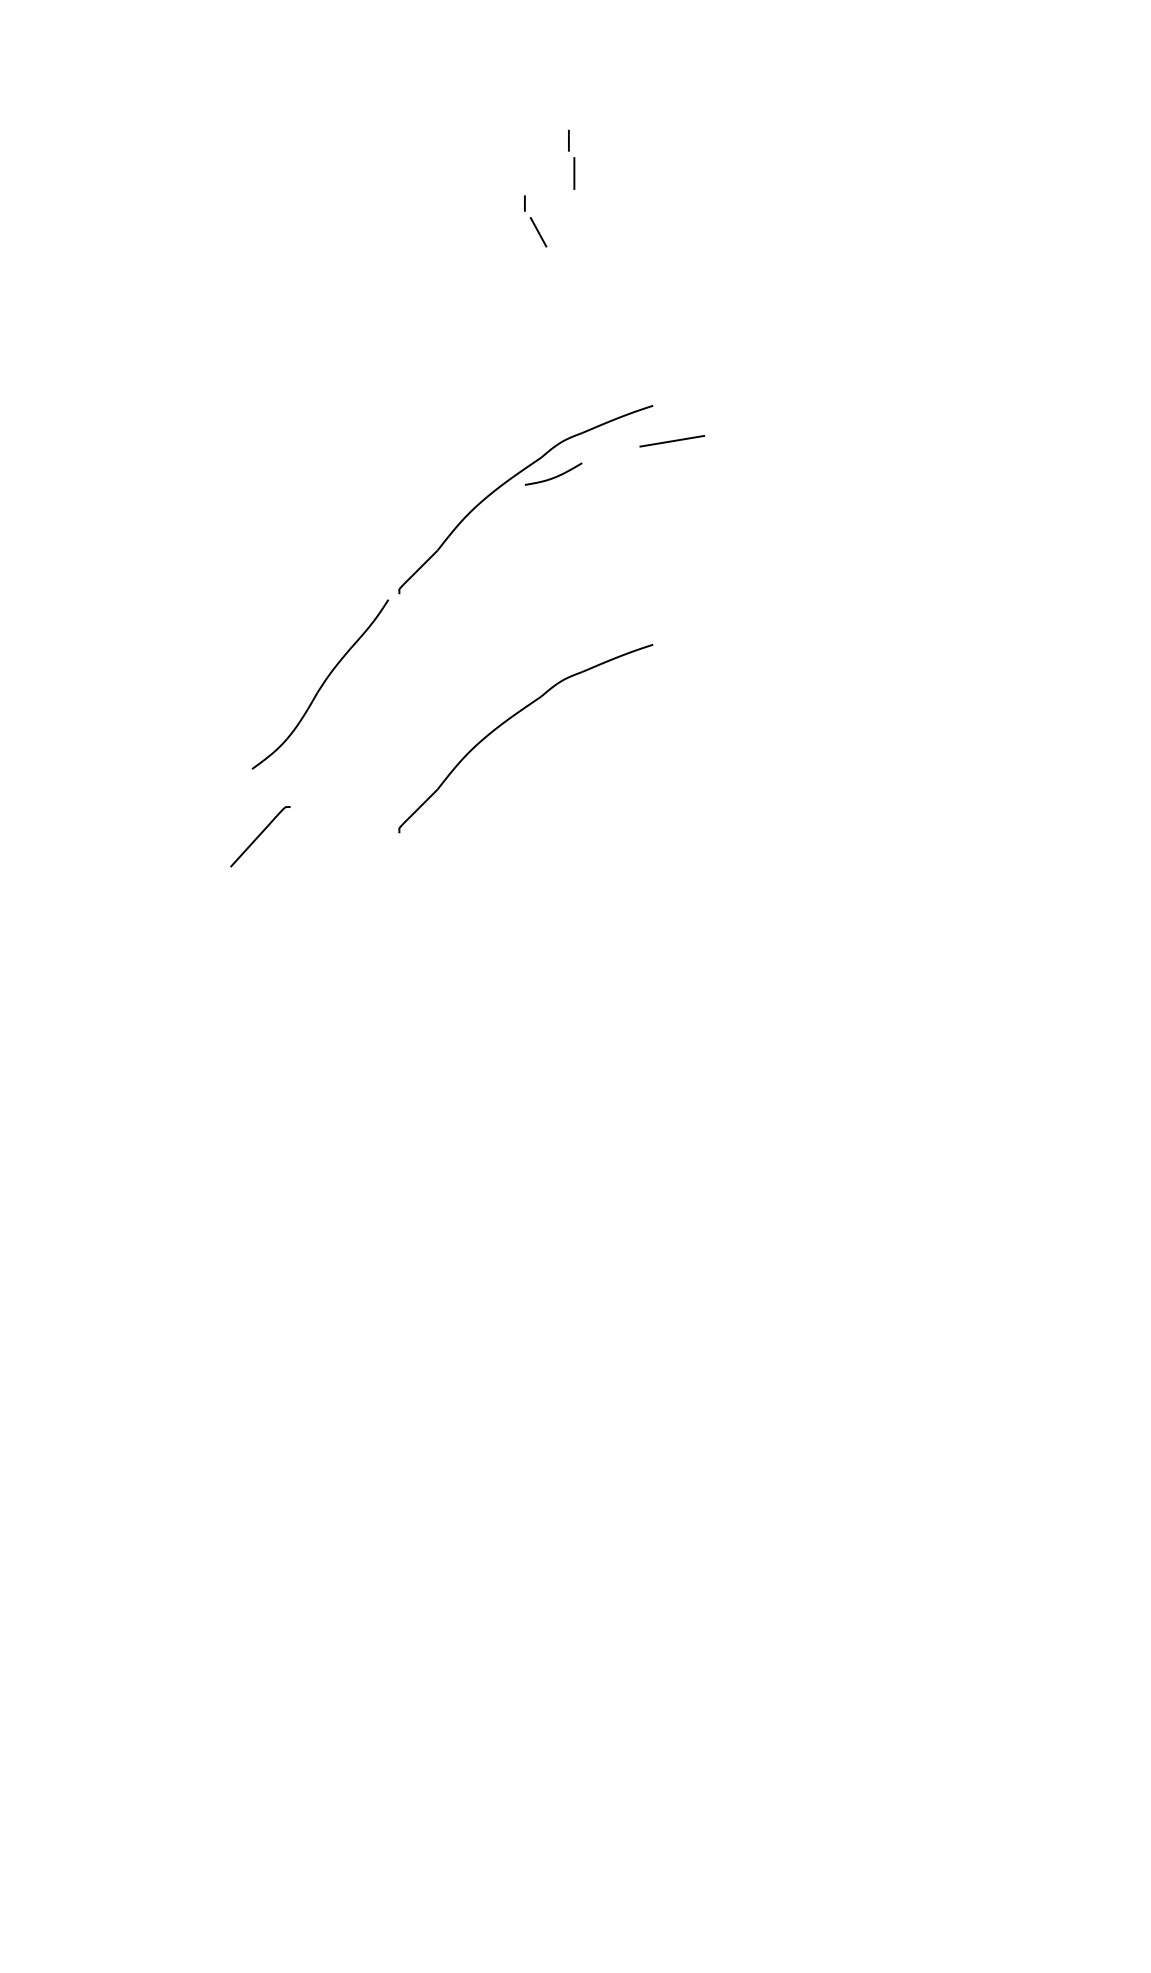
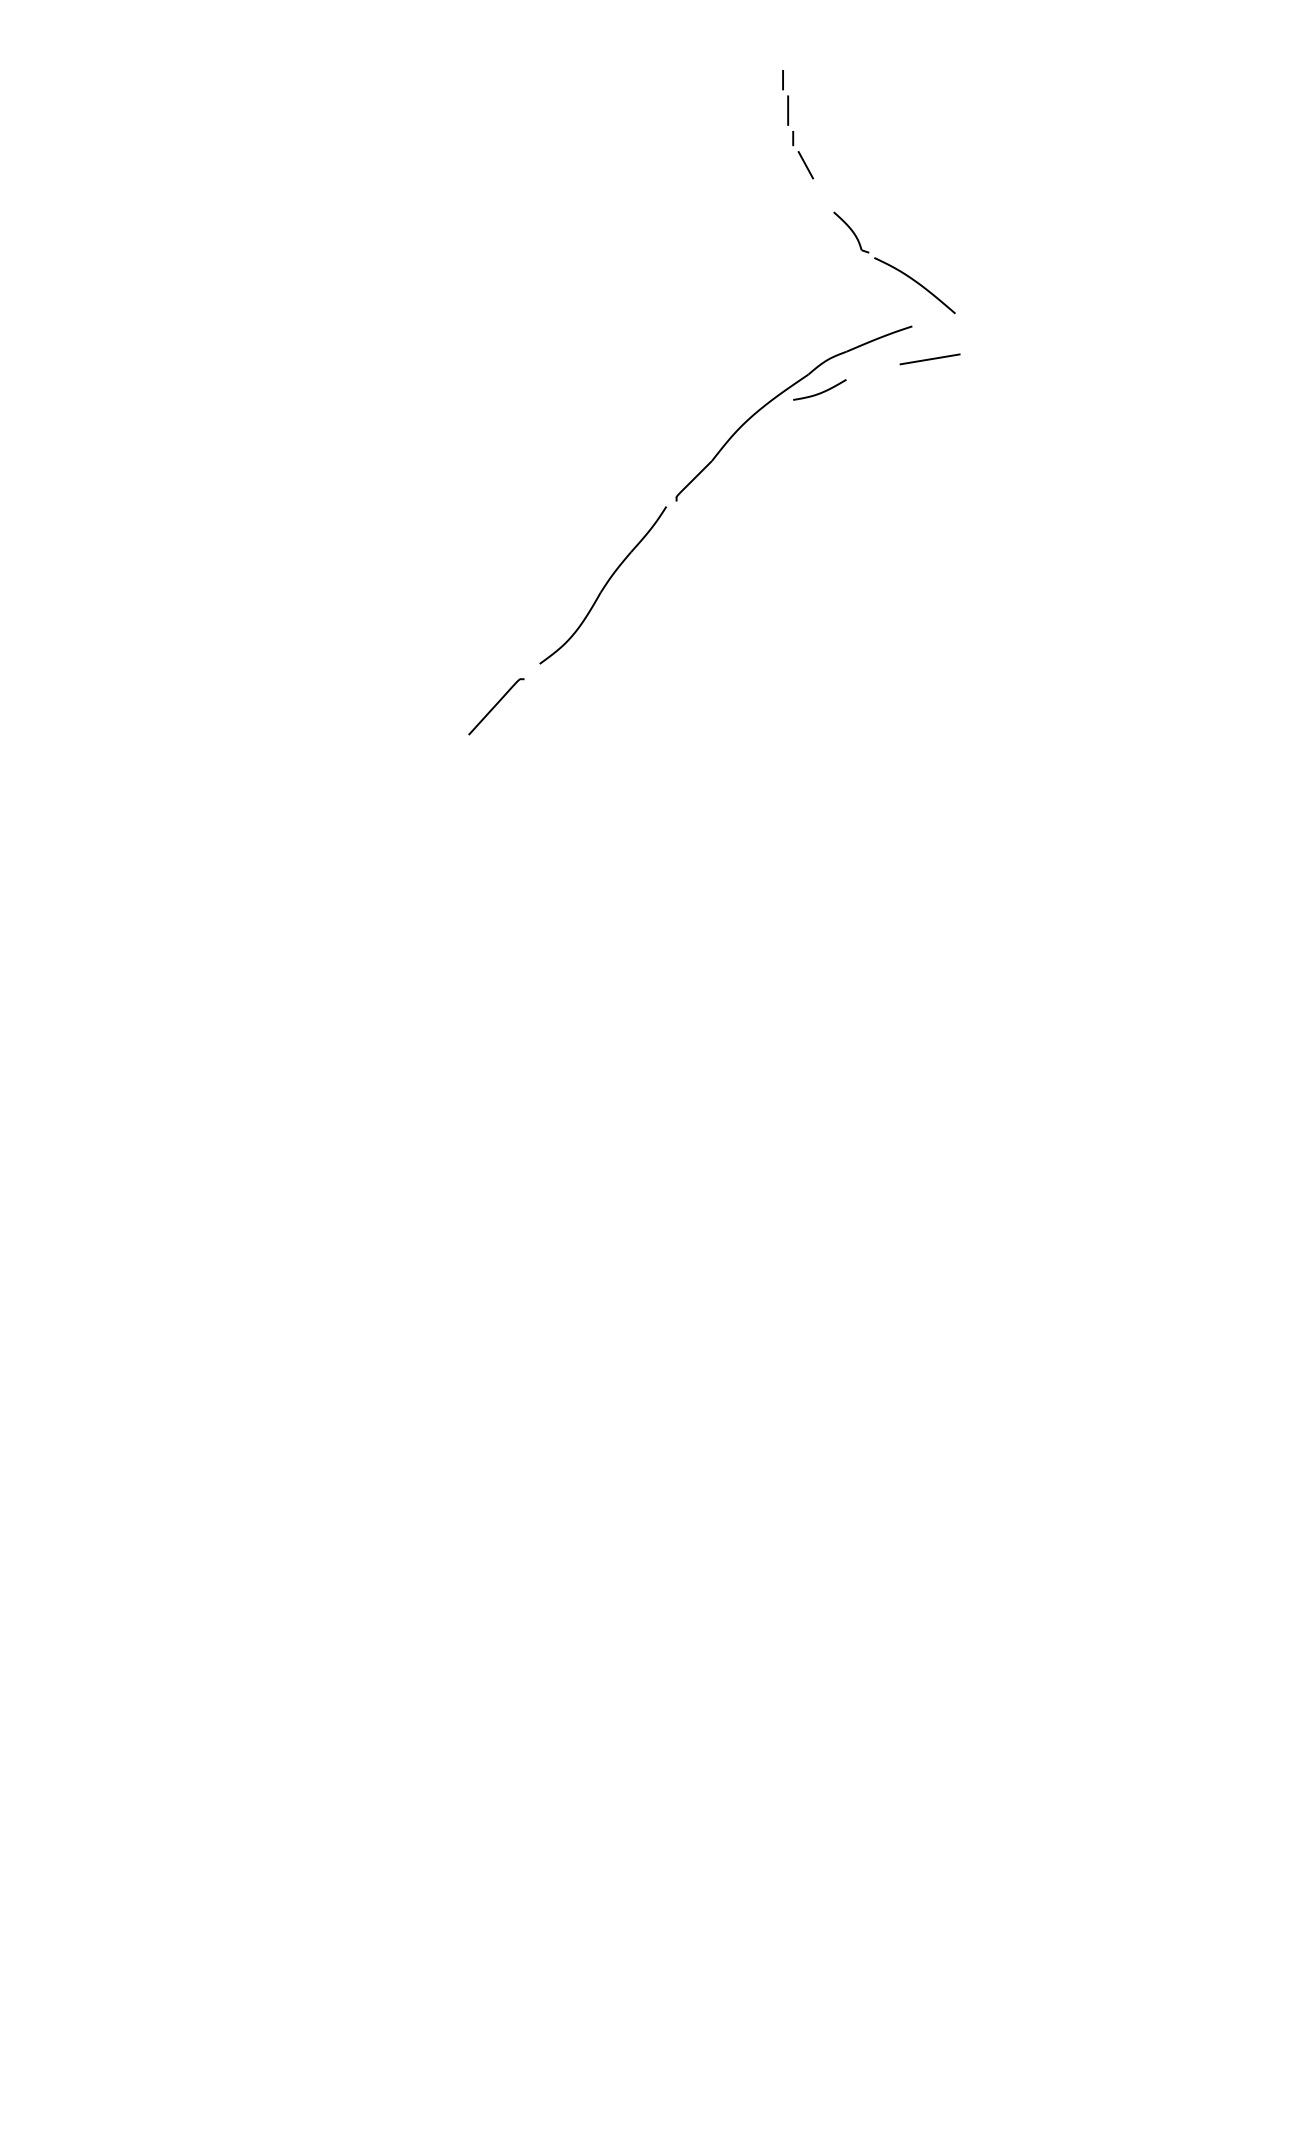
part: (571, 159) -> (785, 97), moved
part: (633, 336) -> (894, 262), added
part: (511, 719) -> (780, 617), removed
curve: (260, 835) -> (496, 705), moved

